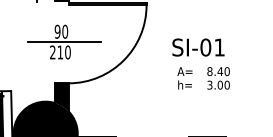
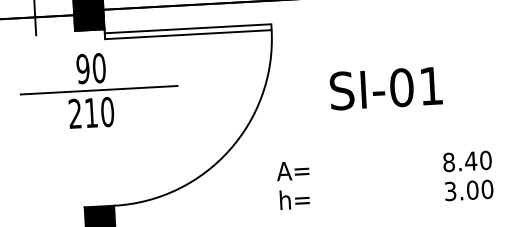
part: (64, 41) -> (98, 88), moved
text: (198, 47) -> (386, 88), moved
text: (184, 78) -> (292, 185), moved
text: (218, 78) -> (468, 176), moved

